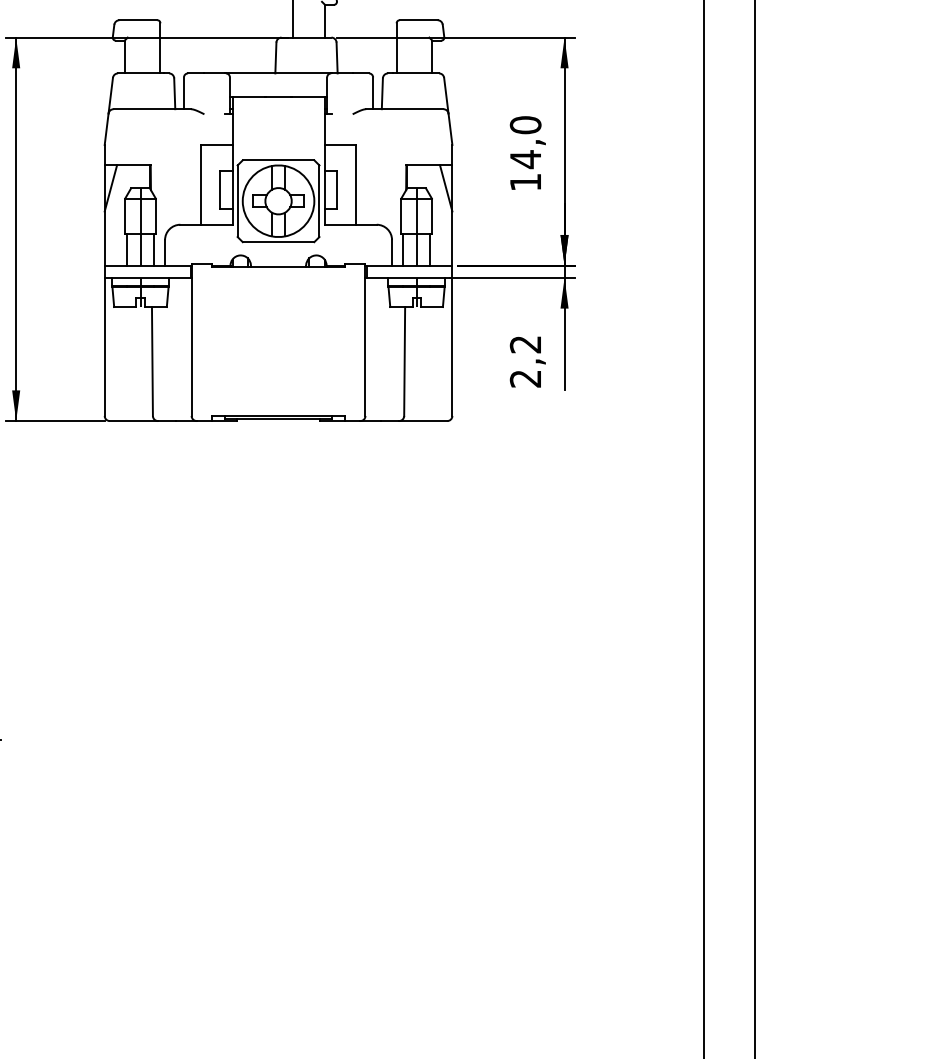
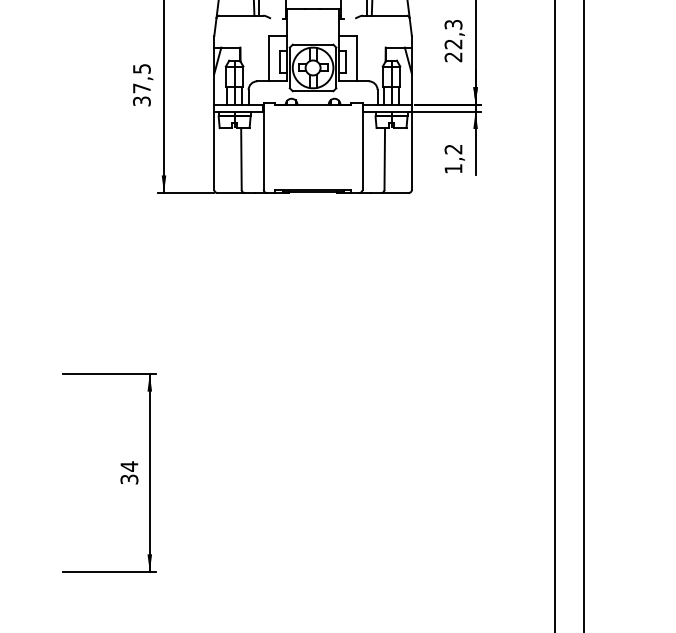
text: (525, 152) -> (453, 40), 14,0 -> 22,3
text: (525, 378) -> (453, 168), 2,2 -> 1,2

